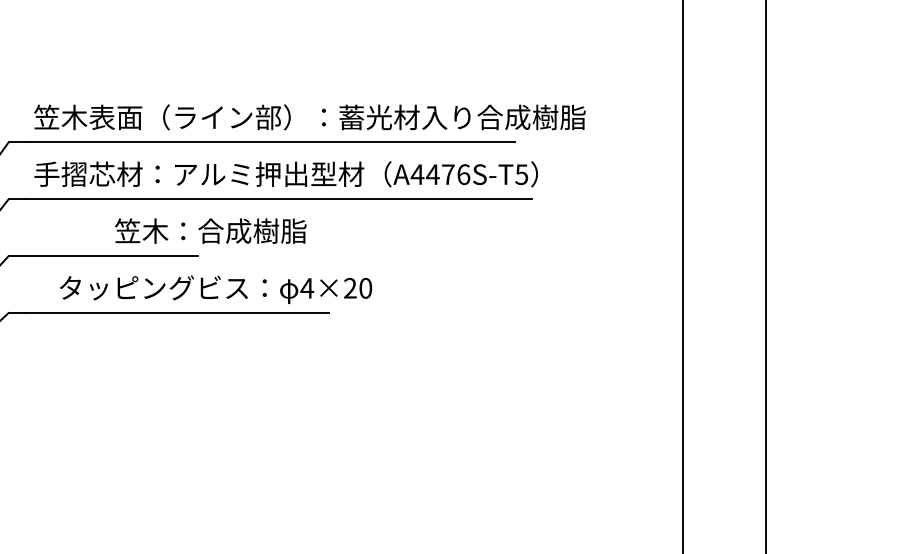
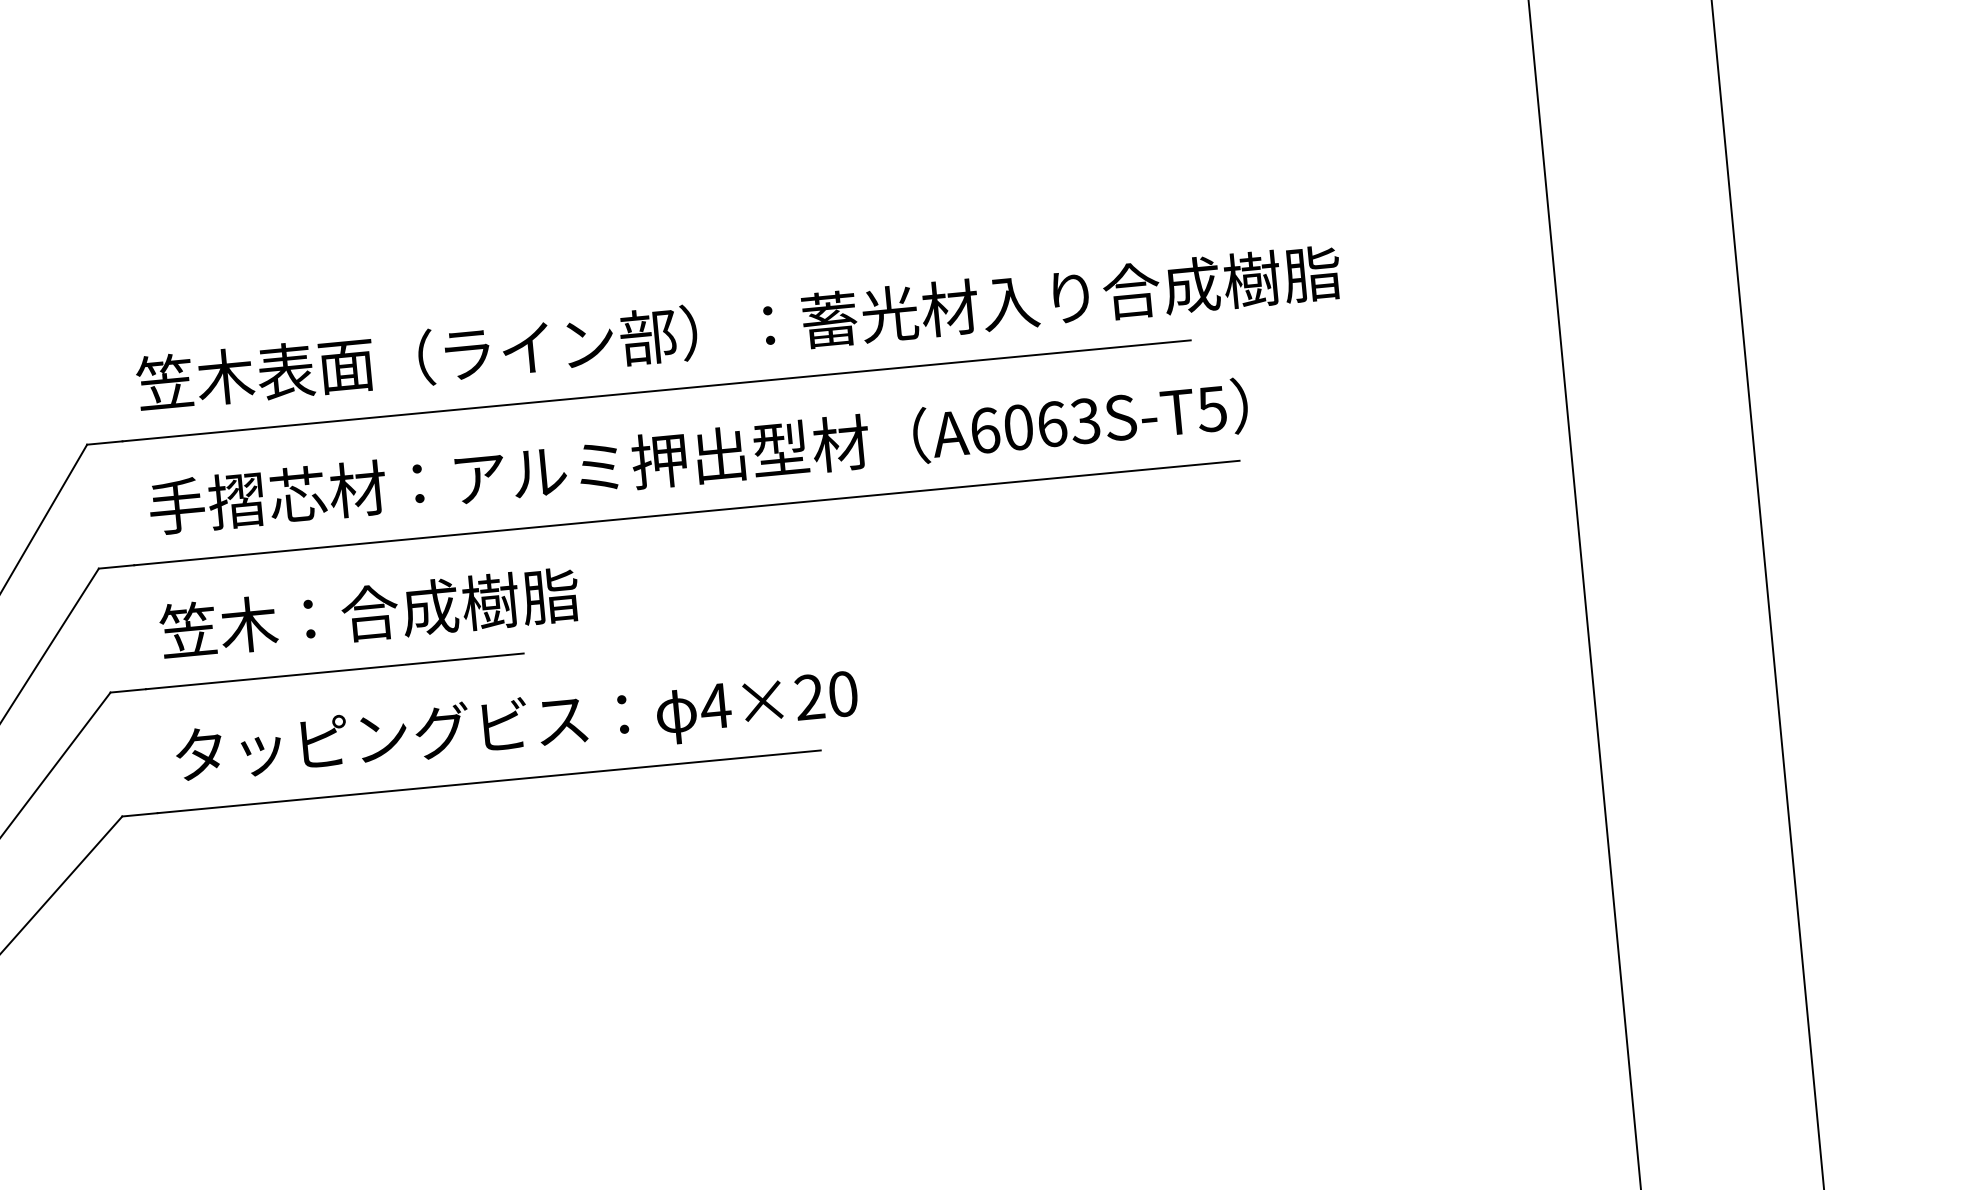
text: (440, 174) -> (1035, 425), A4476S-T5 -> A6063S-T5
text: (210, 230) -> (368, 611), moved
text: (216, 289) -> (518, 727), moved

